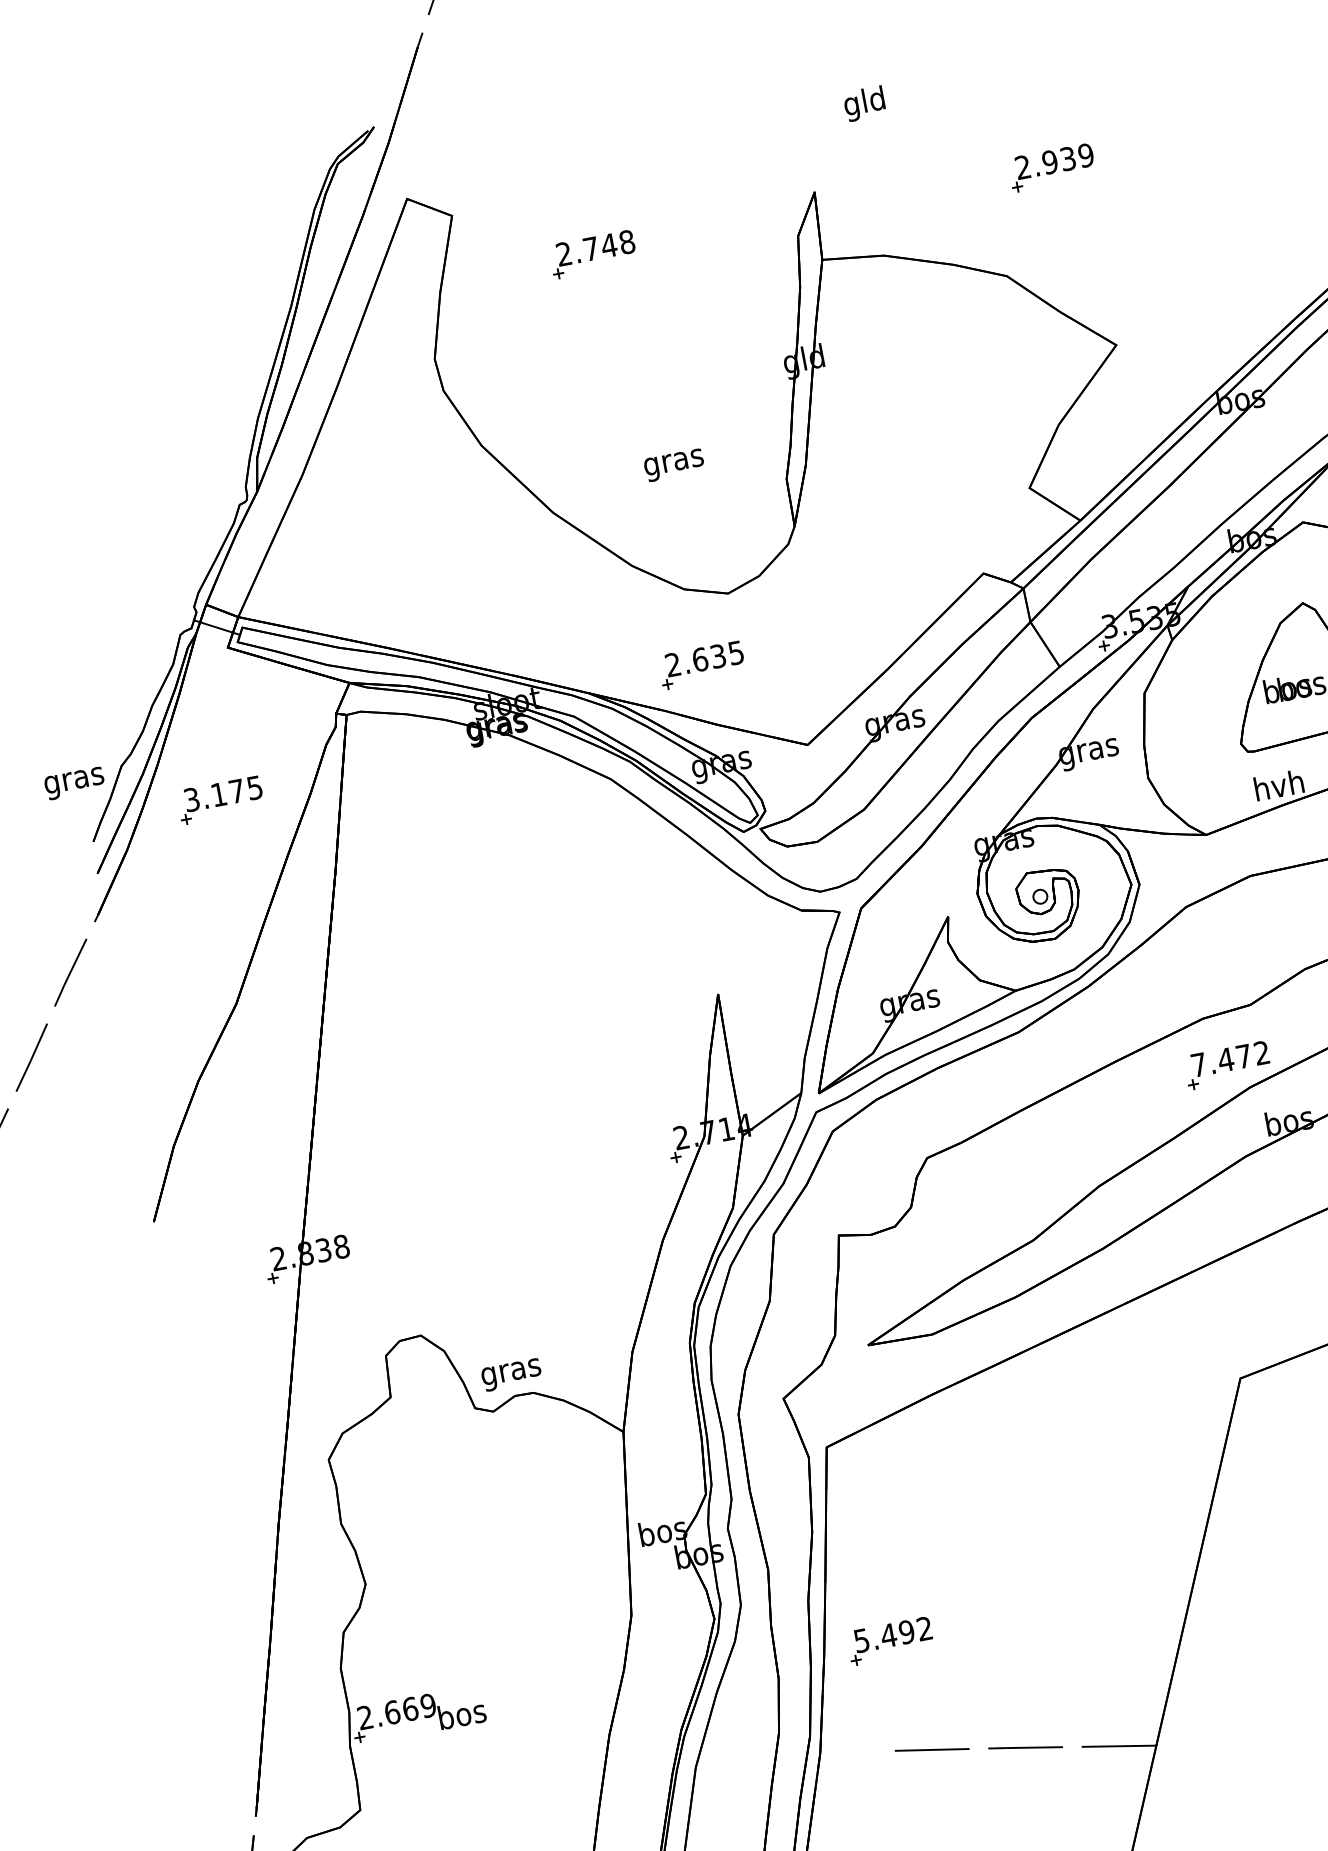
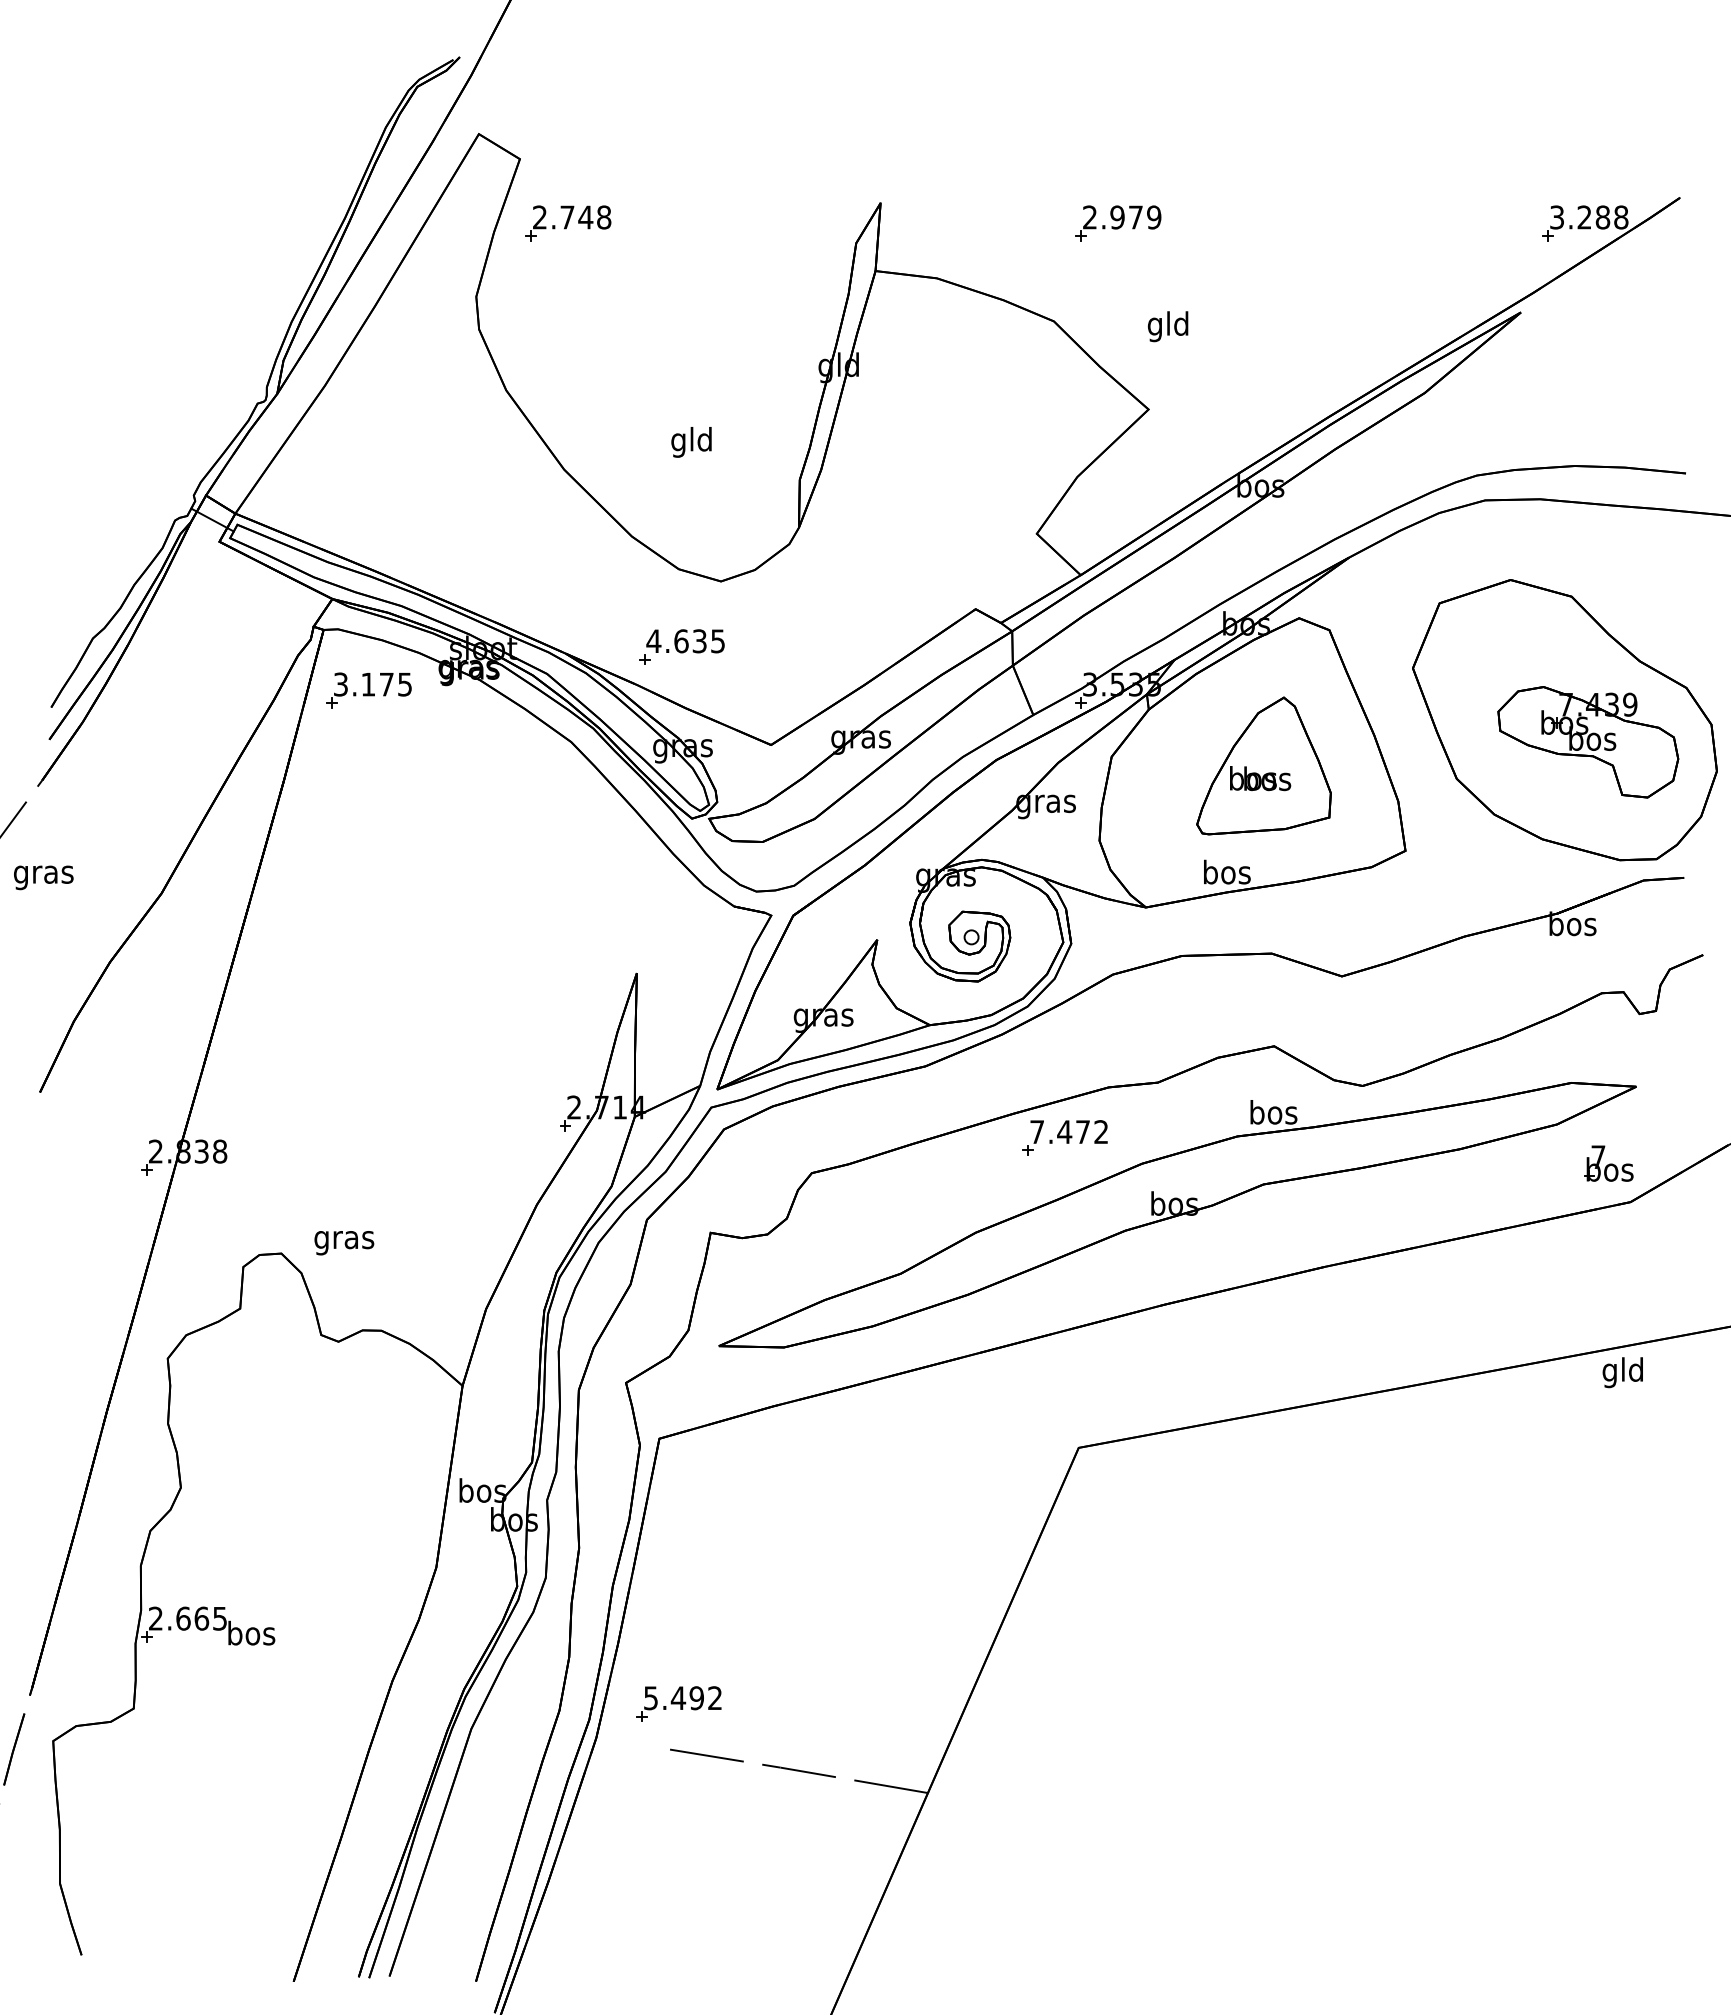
text: (864, 103) -> (1167, 326), moved
text: (1067, 158) -> (1135, 217), 2.939 -> 2.979
part: (593, 254) -> (568, 223), moved
text: (673, 462) -> (691, 442), gras -> gld
text: (672, 664) -> (653, 640), 2.635 -> 4.635
text: (74, 783) -> (43, 877), moved
text: (1278, 784) -> (1226, 871), hvh -> bos
part: (220, 800) -> (368, 690), moved
part: (1226, 1065) -> (1064, 1137), moved
text: (511, 1375) -> (344, 1243), moved
part: (889, 1640) -> (678, 1703), moved
text: (427, 1705) -> (219, 1618), 2.669 -> 2.665

